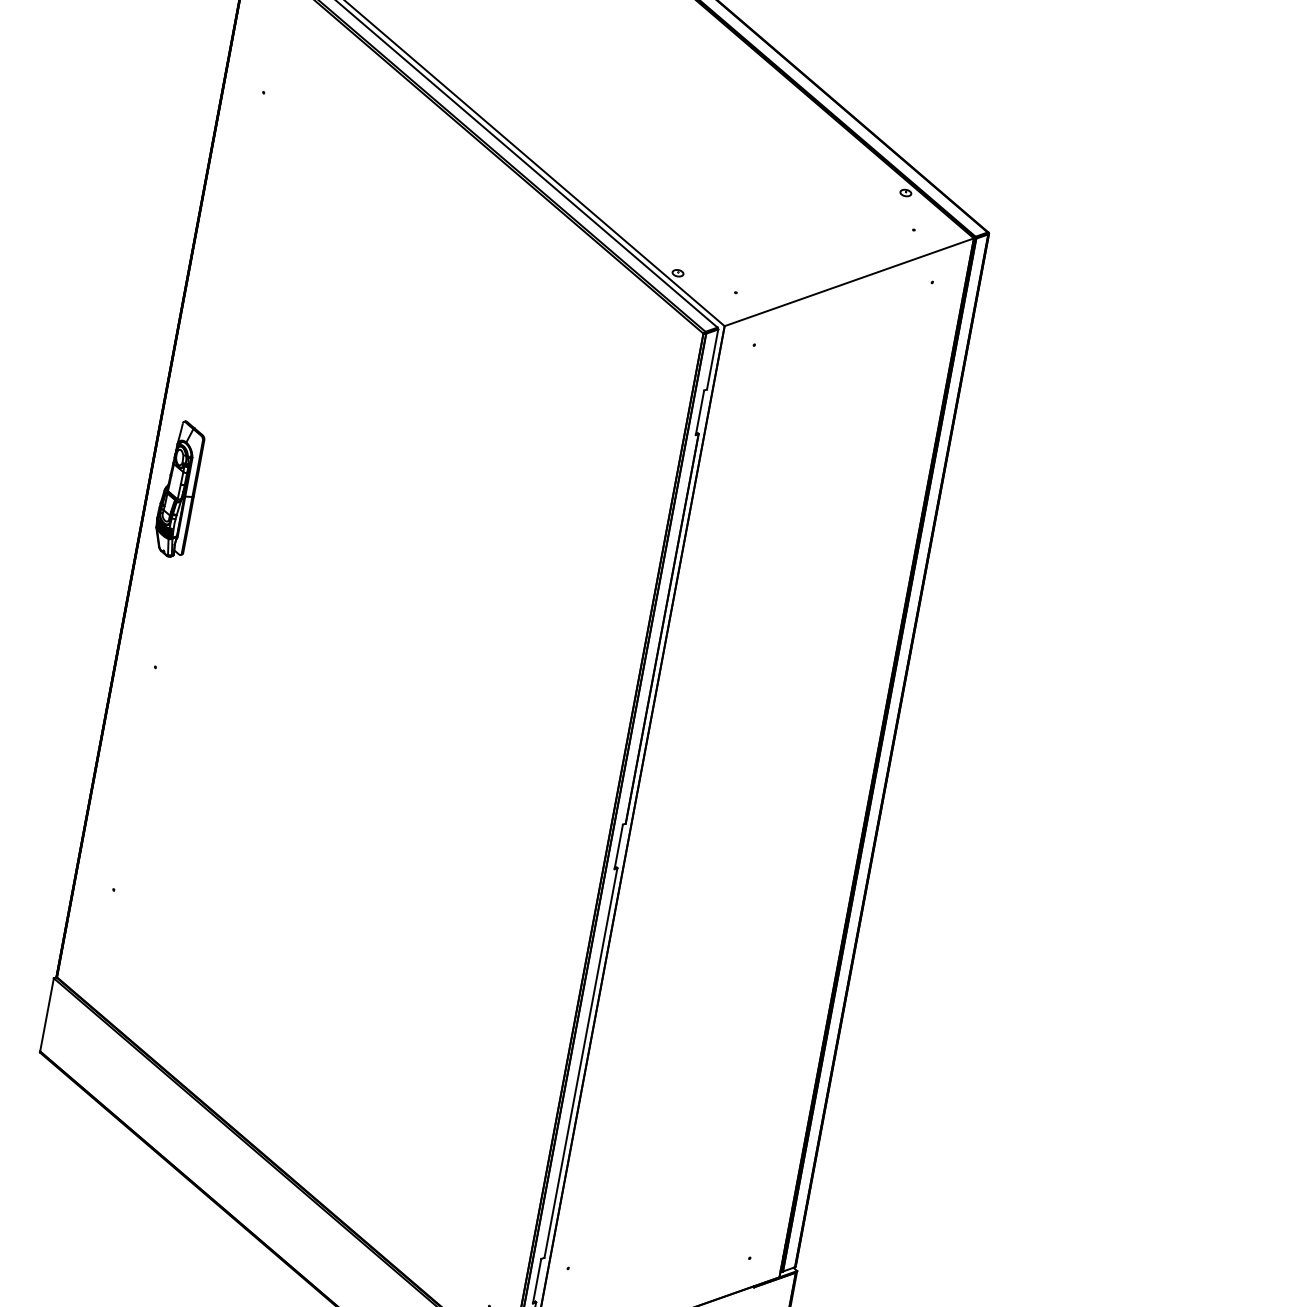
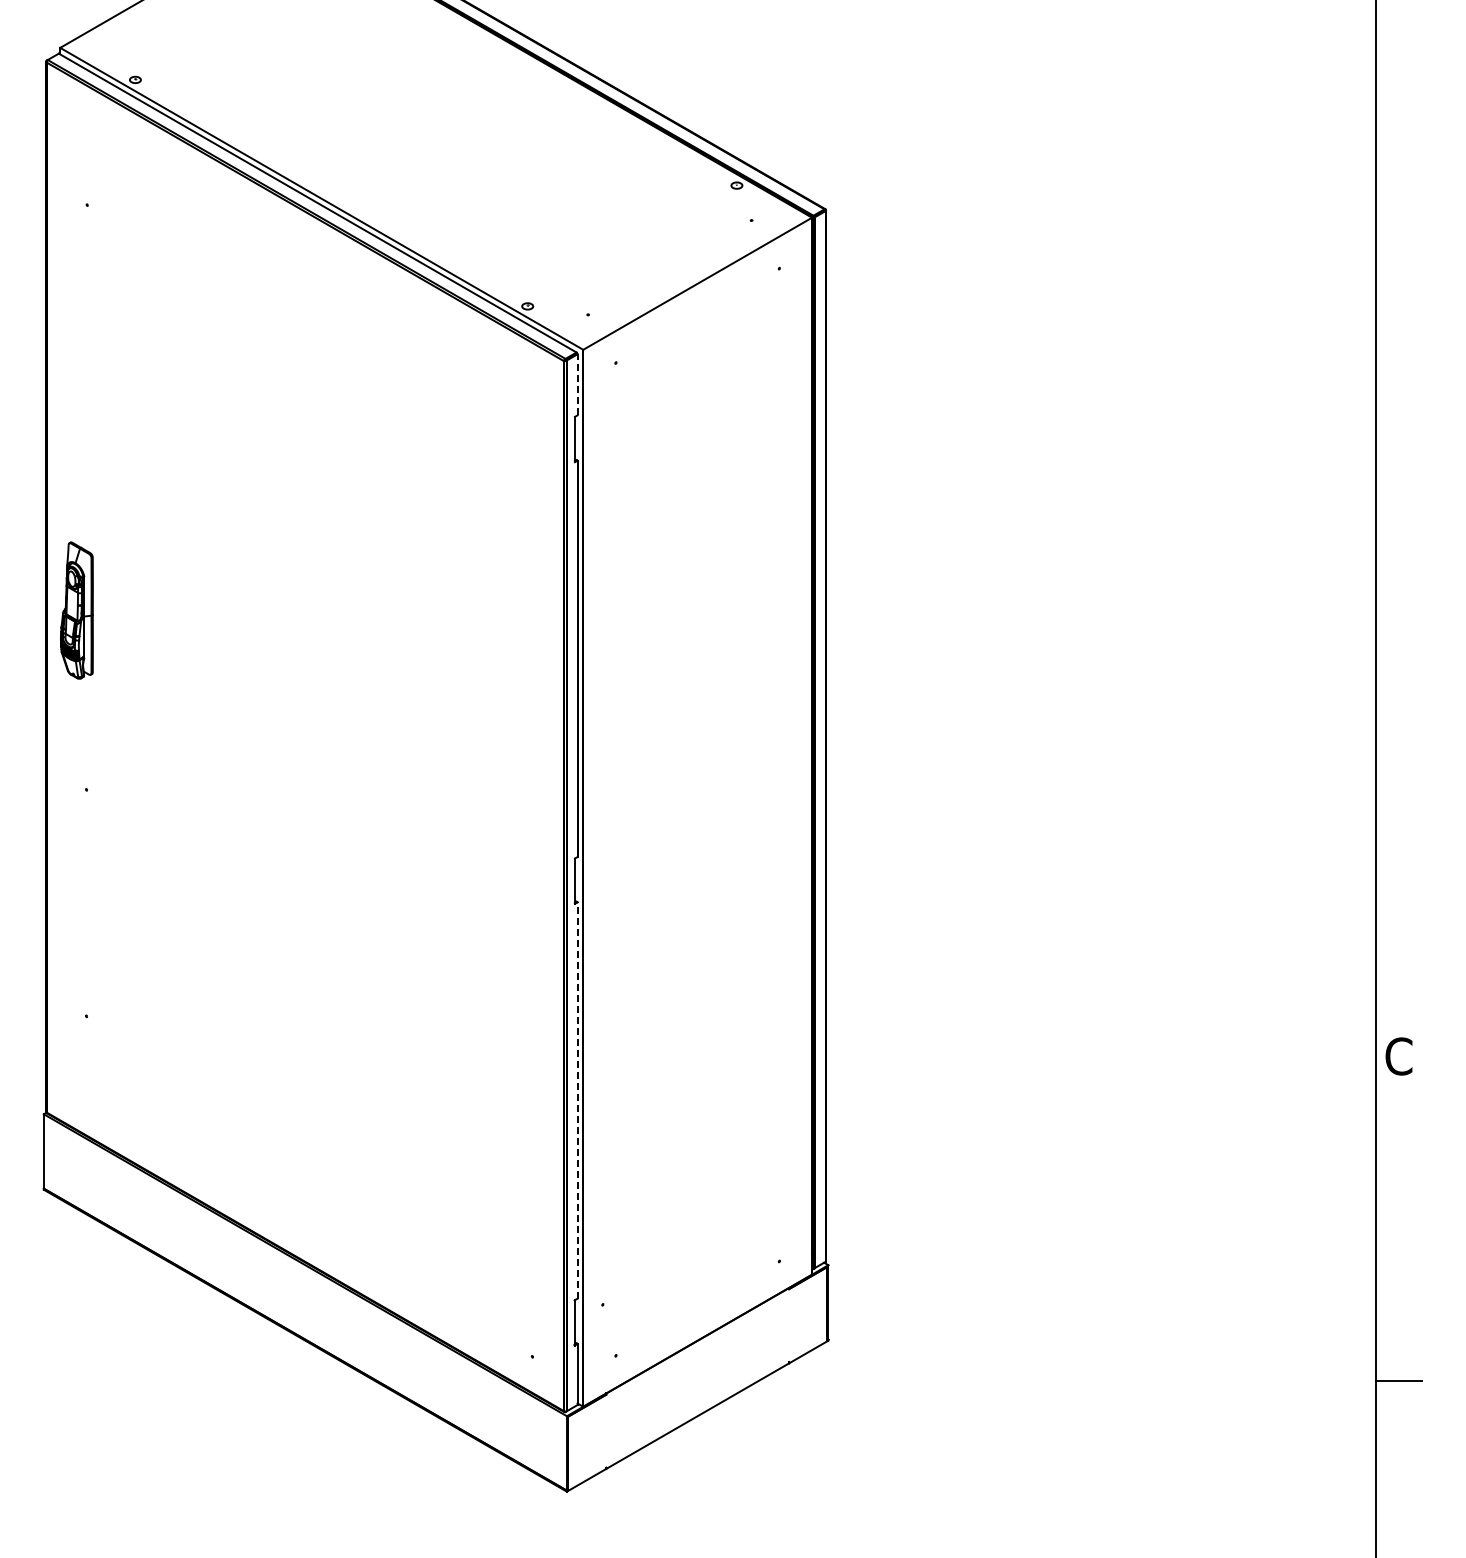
line: (712, 359) -> (577, 384), solid -> dashed
line: (580, 1062) -> (577, 1100), solid -> dashed

